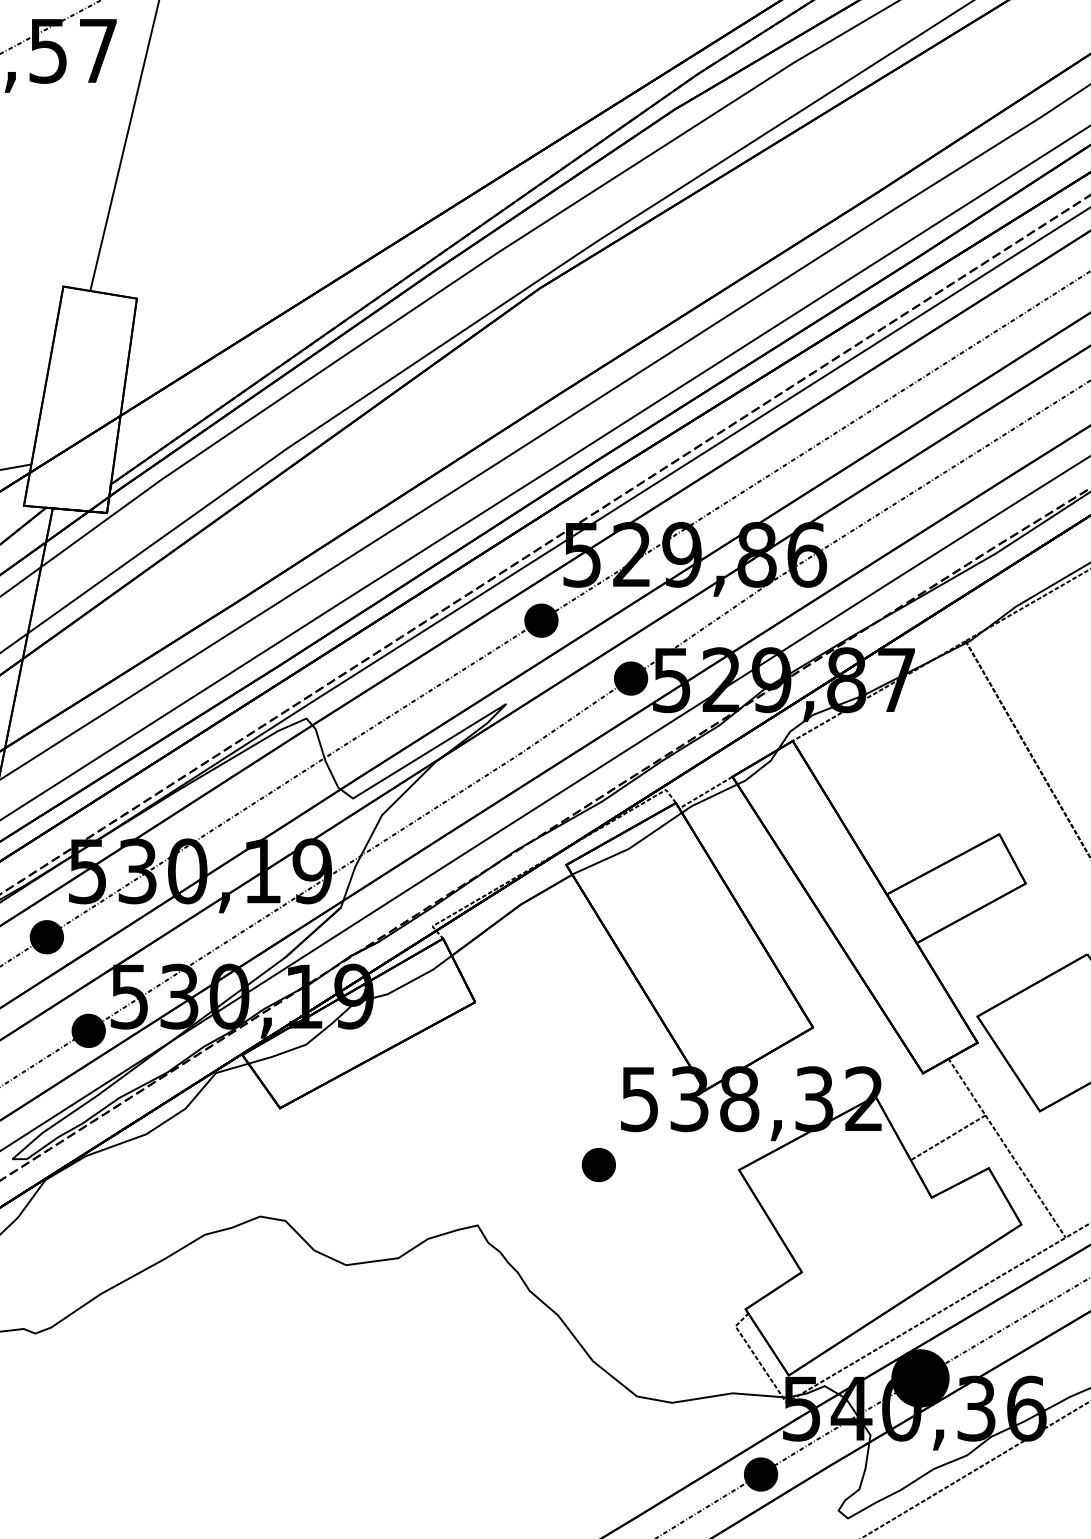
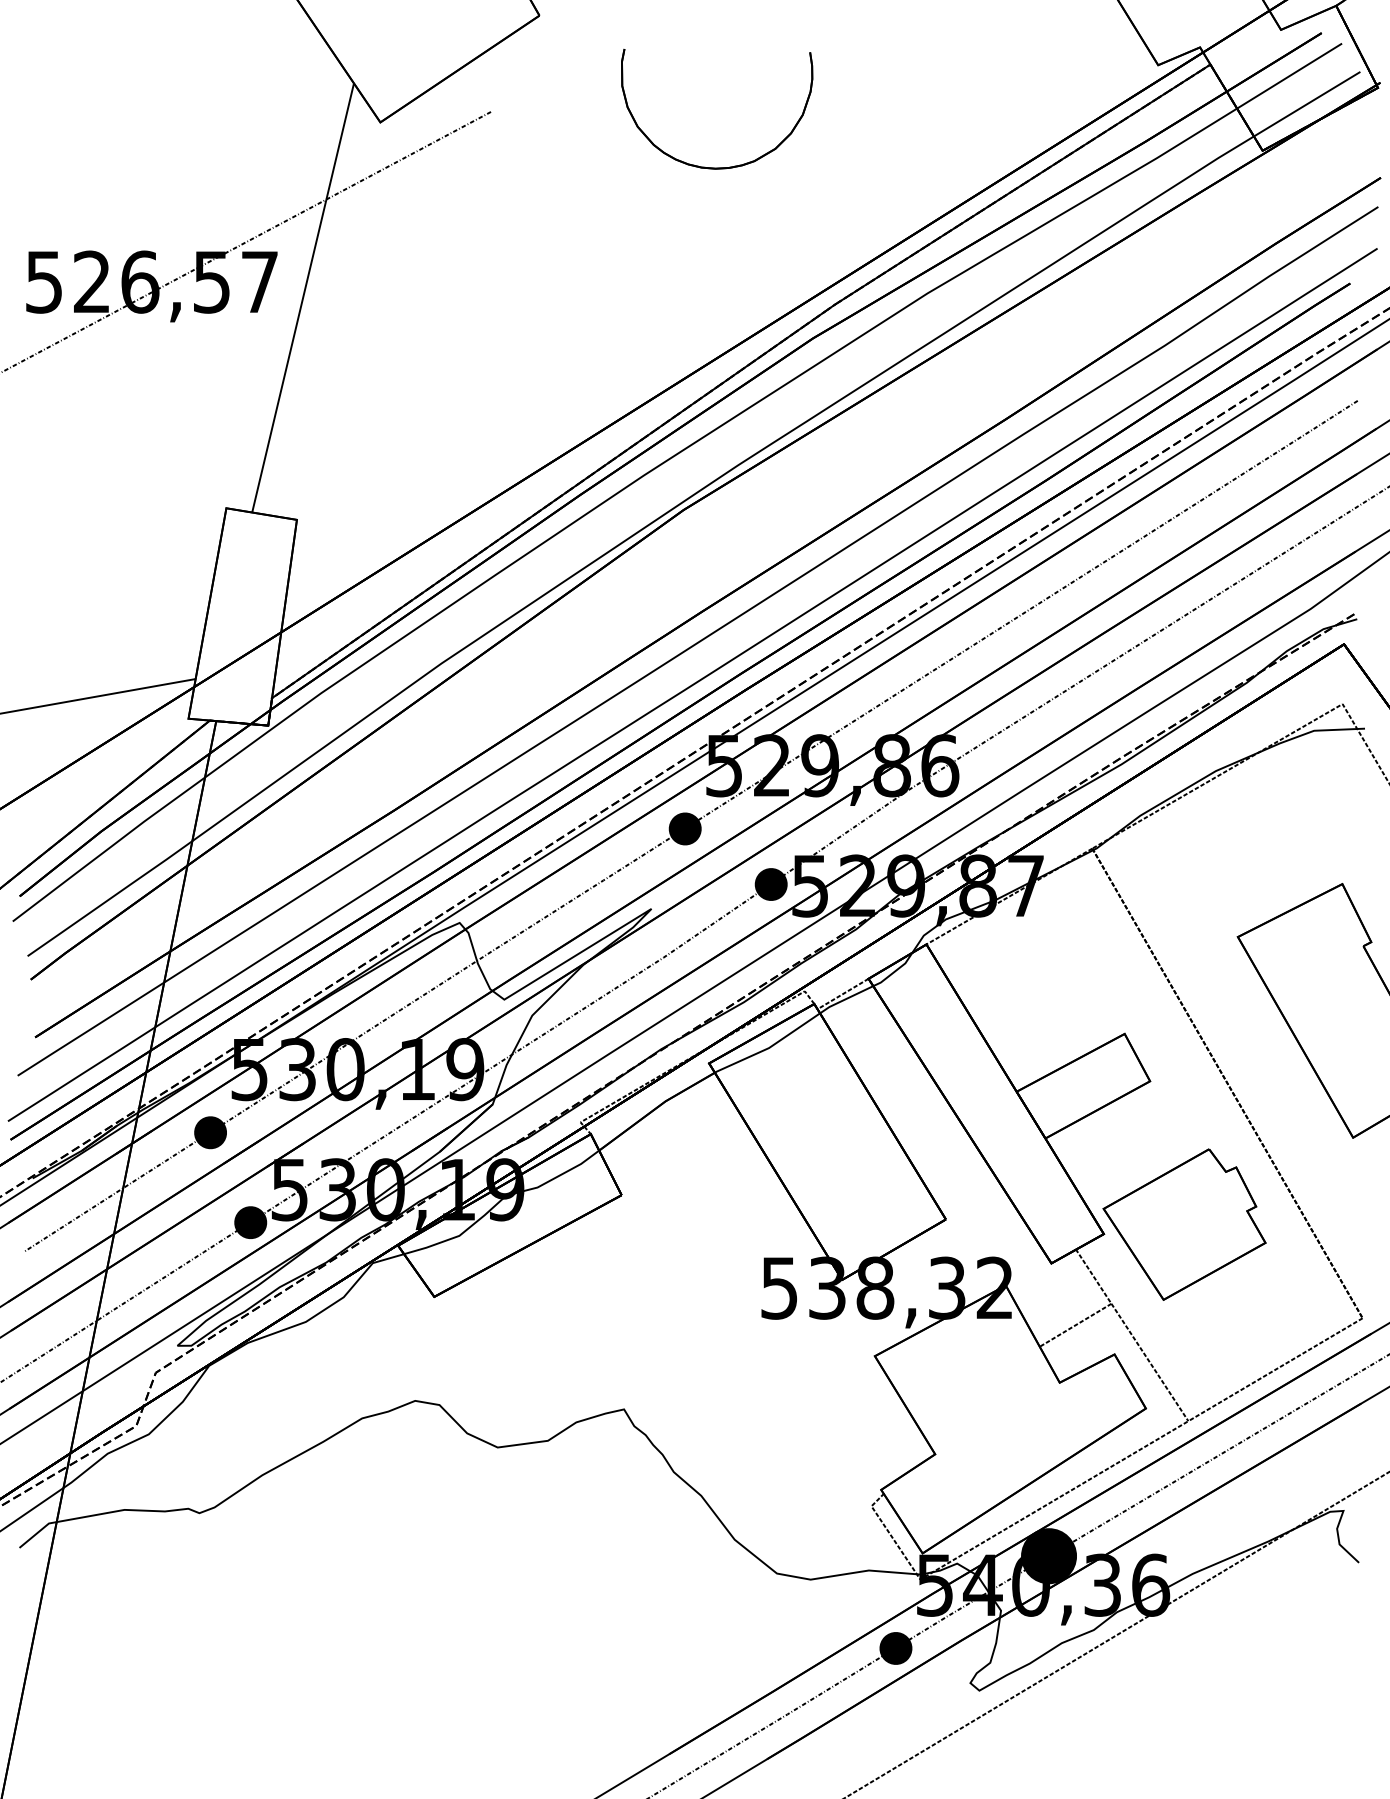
part: (599, 1165) -> (740, 1351), removed

